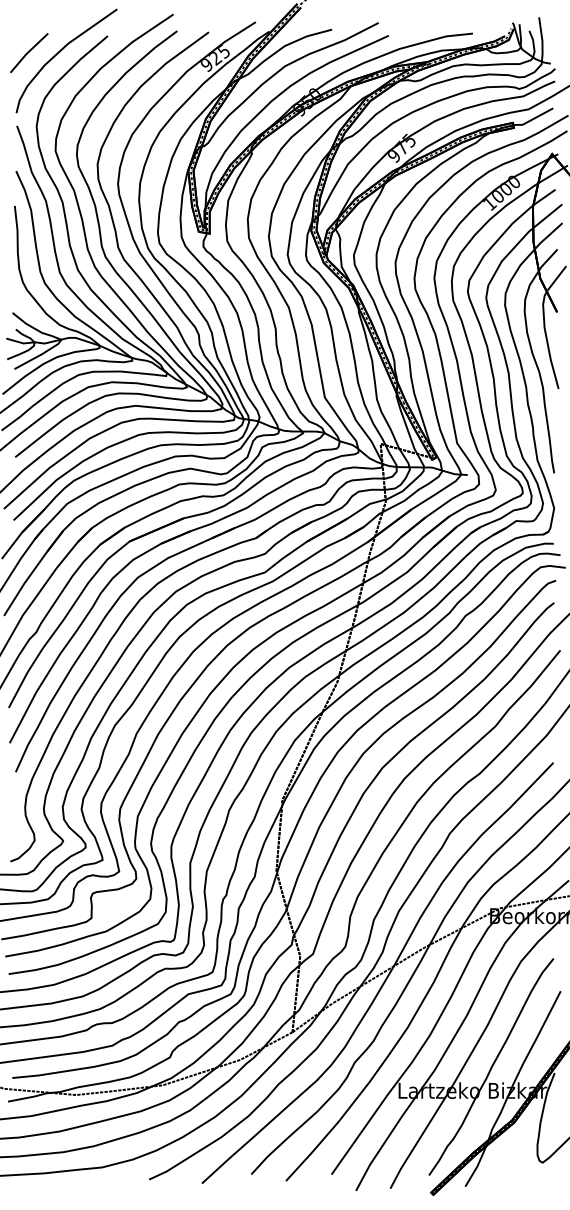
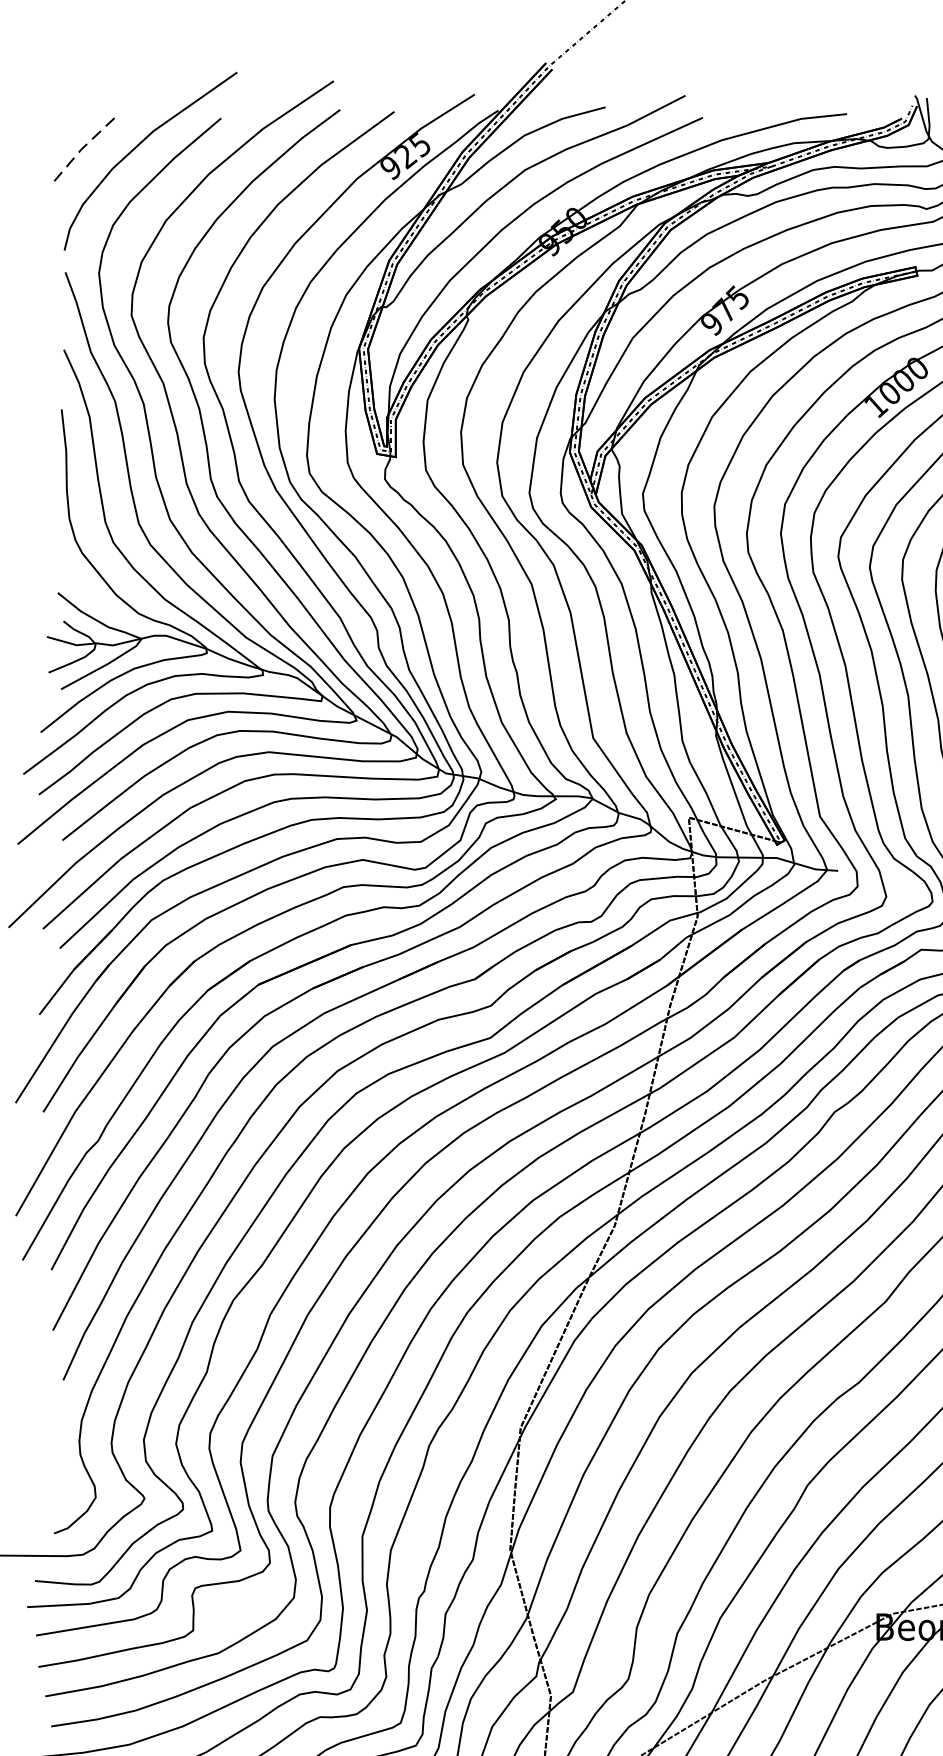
line: (28, 52) -> (85, 146), solid -> dashed

